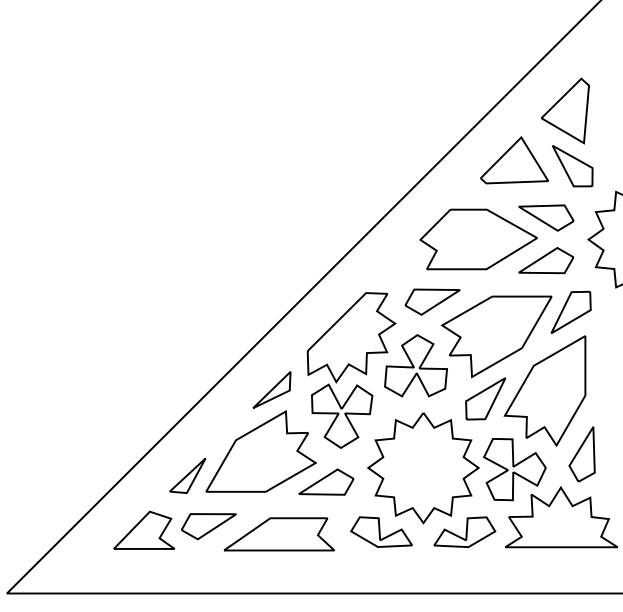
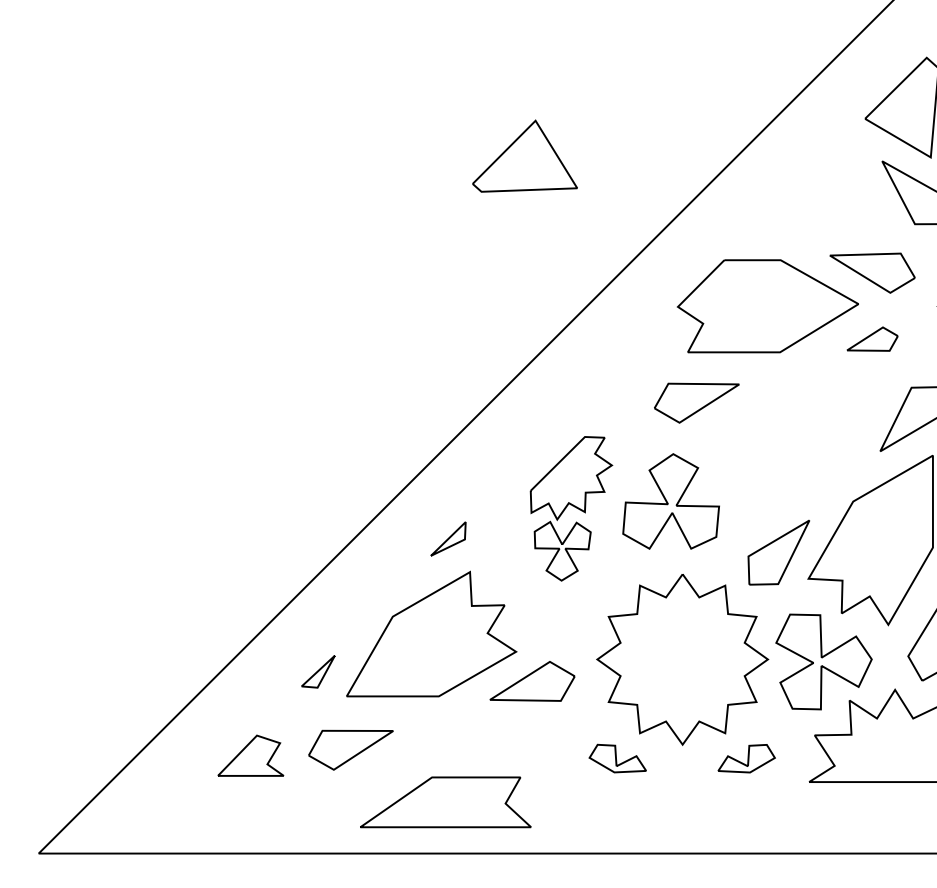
part: (514, 160) -> (525, 156), moved
part: (546, 260) -> (872, 338), size x0.6
part: (496, 336) -> (795, 456), removed
part: (351, 370) -> (571, 508), size x0.6
part: (271, 389) -> (447, 538), size x0.6
part: (187, 475) -> (317, 671), size x0.6
part: (143, 529) -> (249, 754), size x0.7
part: (381, 531) -> (617, 757), size x0.6
part: (464, 531) -> (746, 757), size x0.6
part: (278, 534) -> (444, 802), moved

